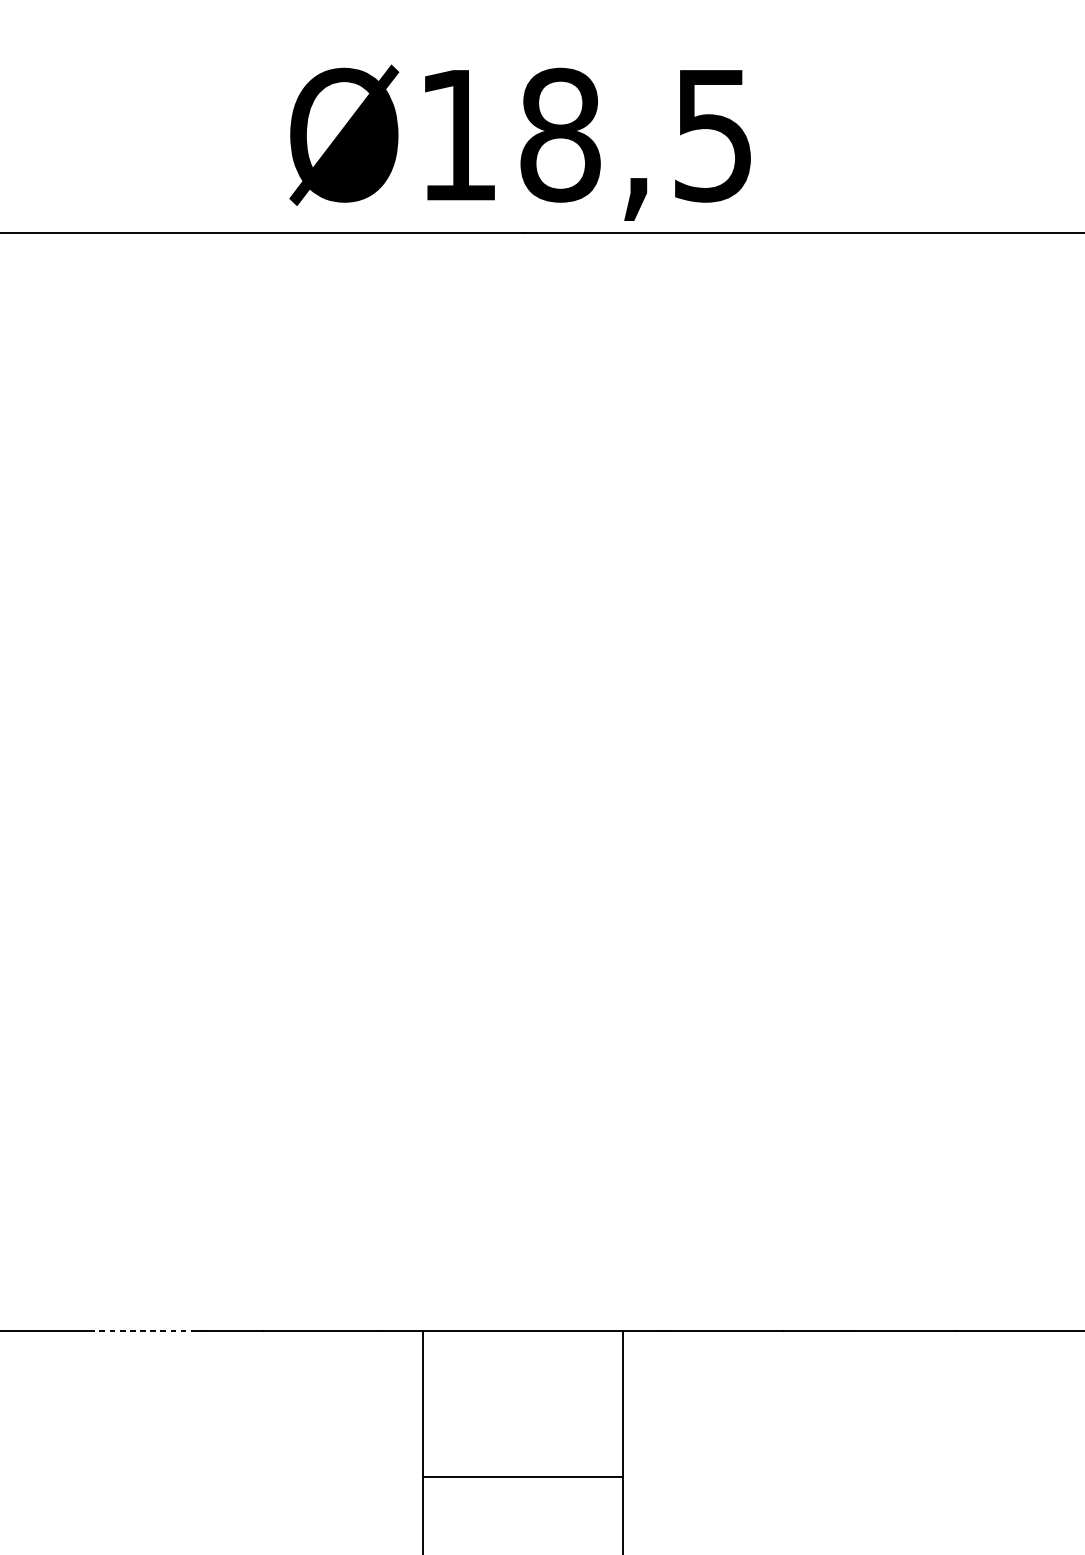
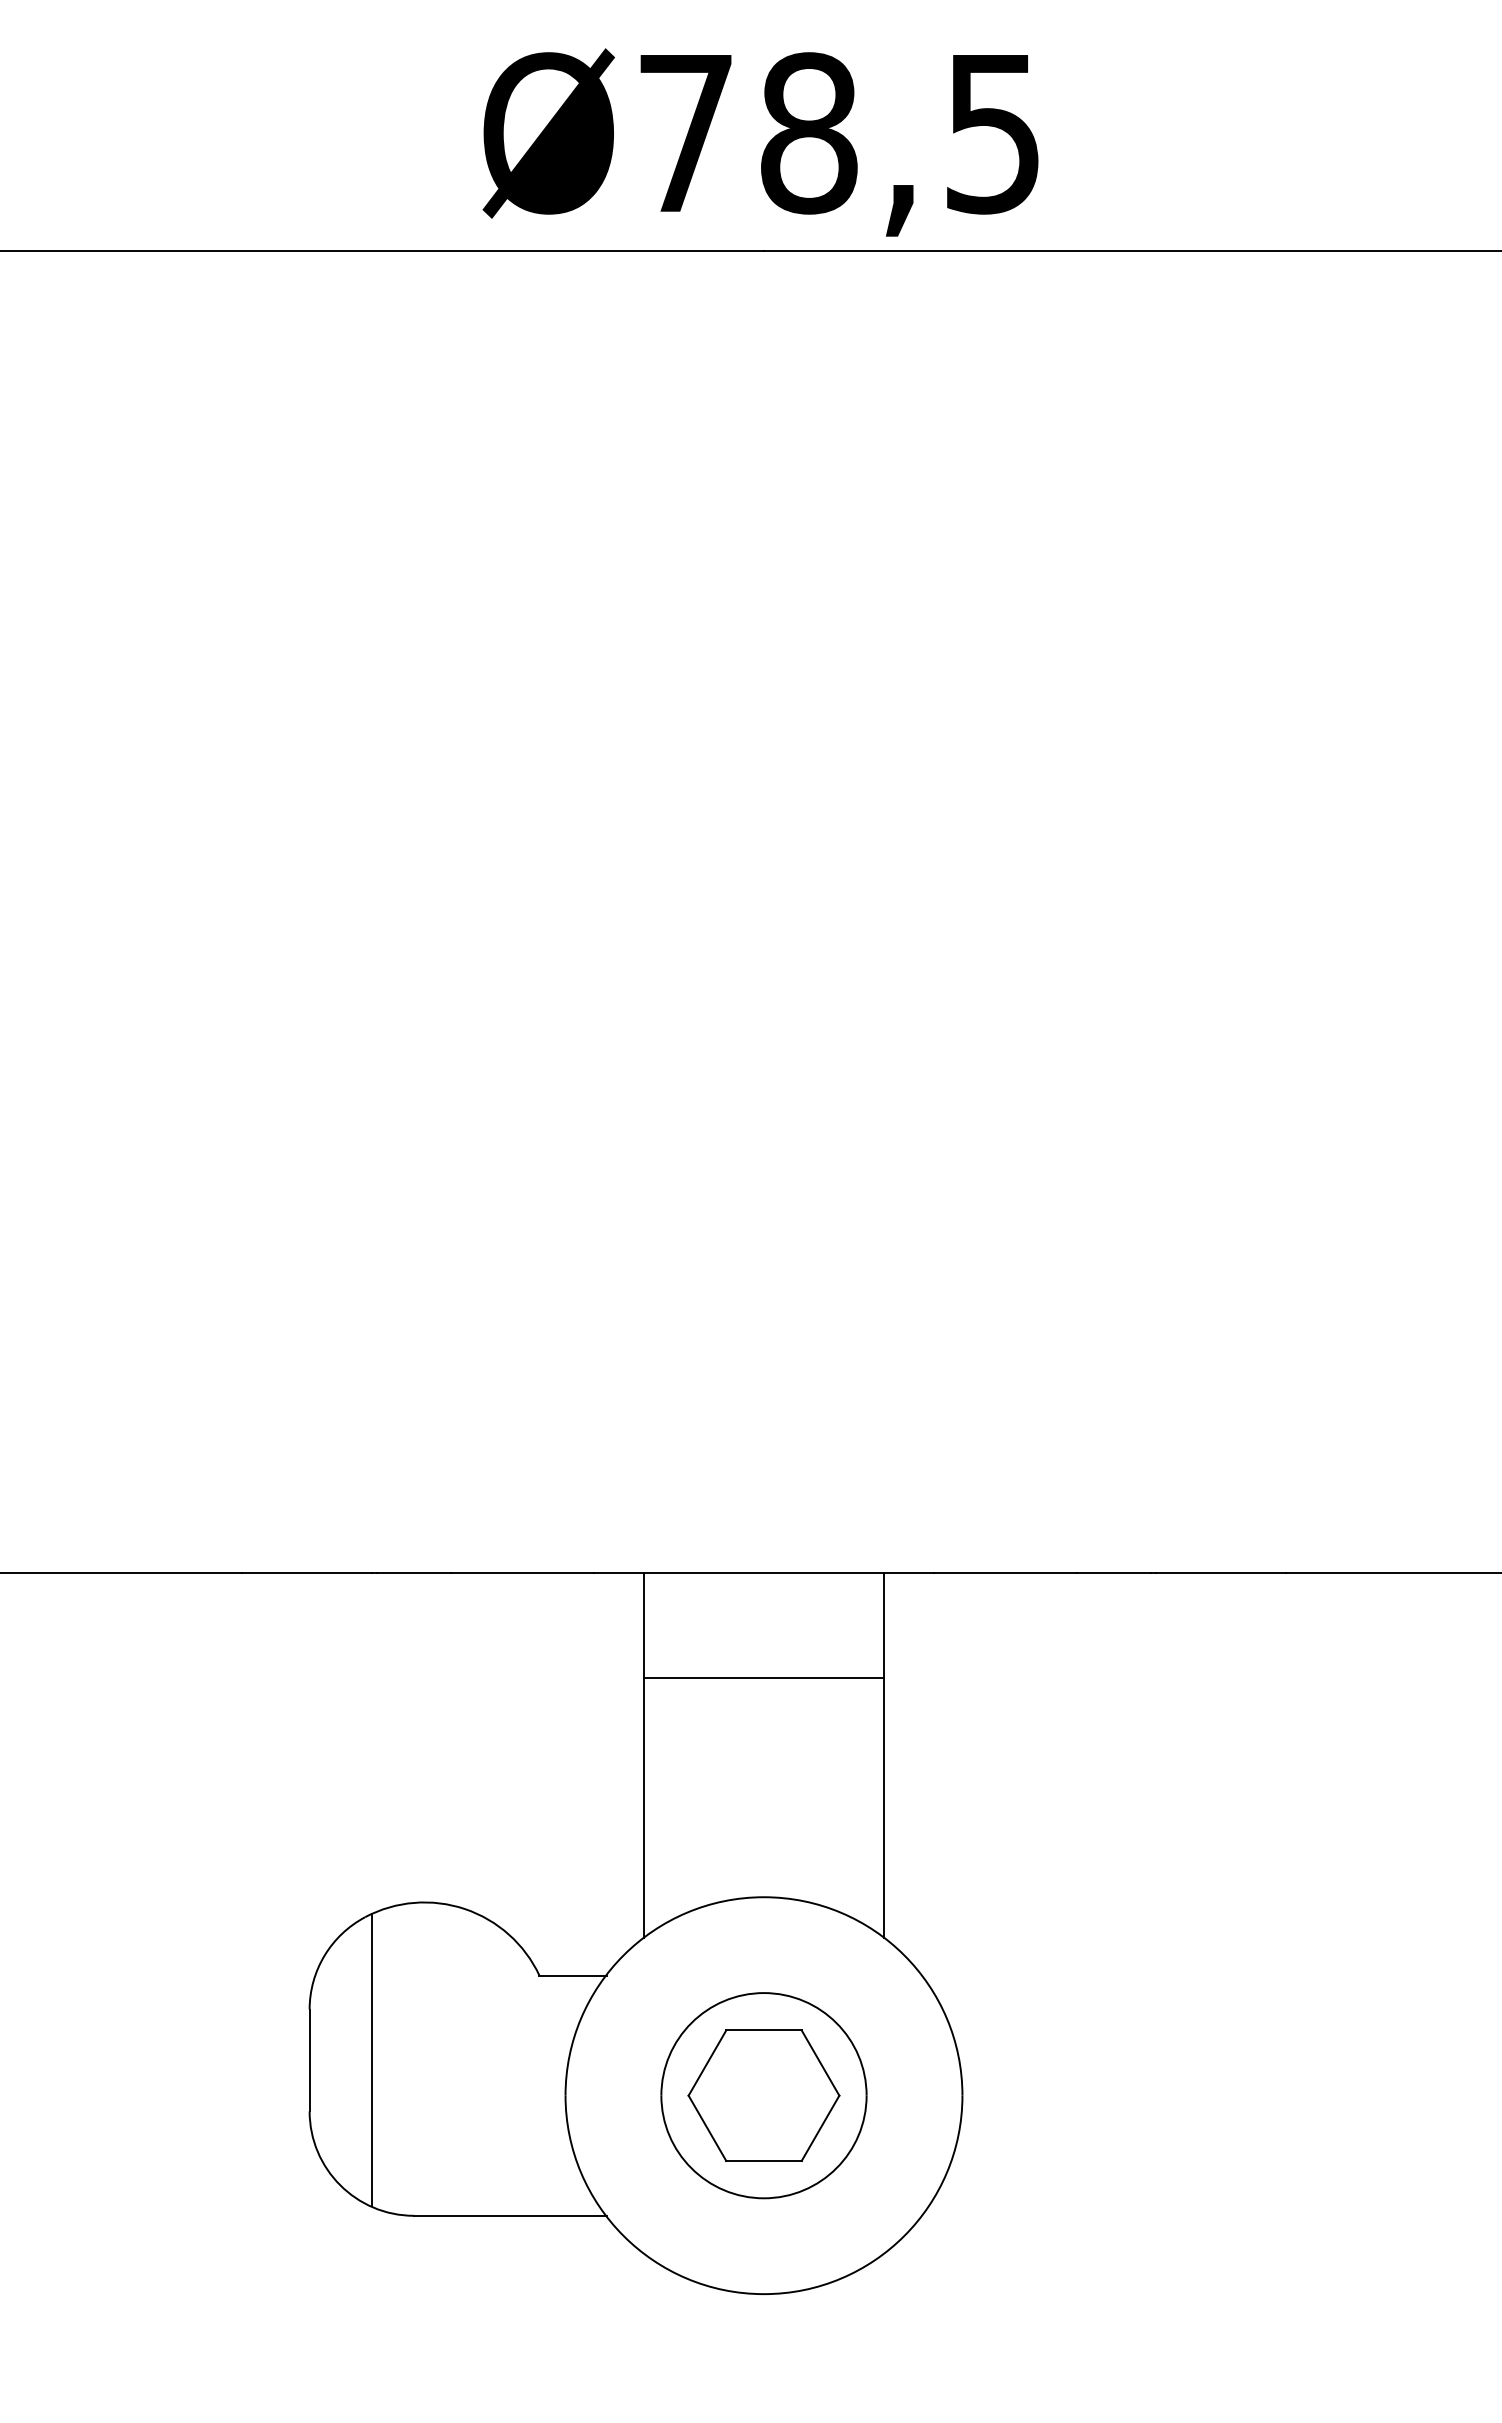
text: (457, 135) -> (685, 133), Ø18,5 -> Ø78,5
line: (143, 1331) -> (307, 1573), dashed -> solid
line: (522, 1476) -> (763, 1677), moved

